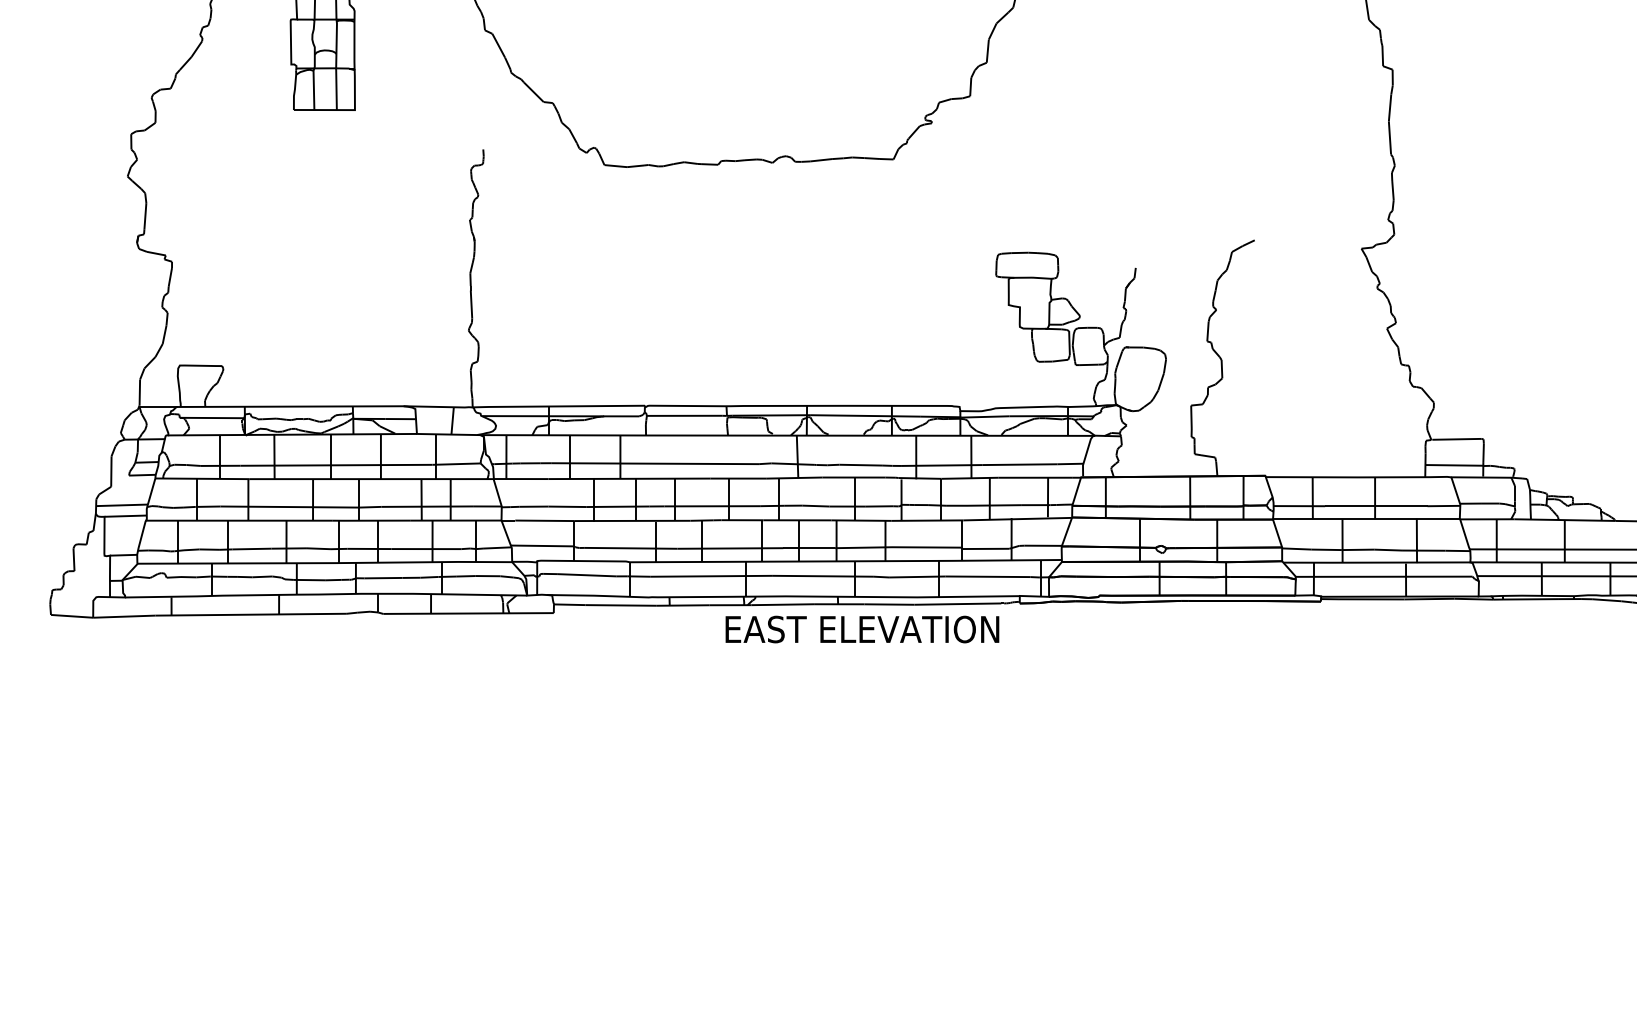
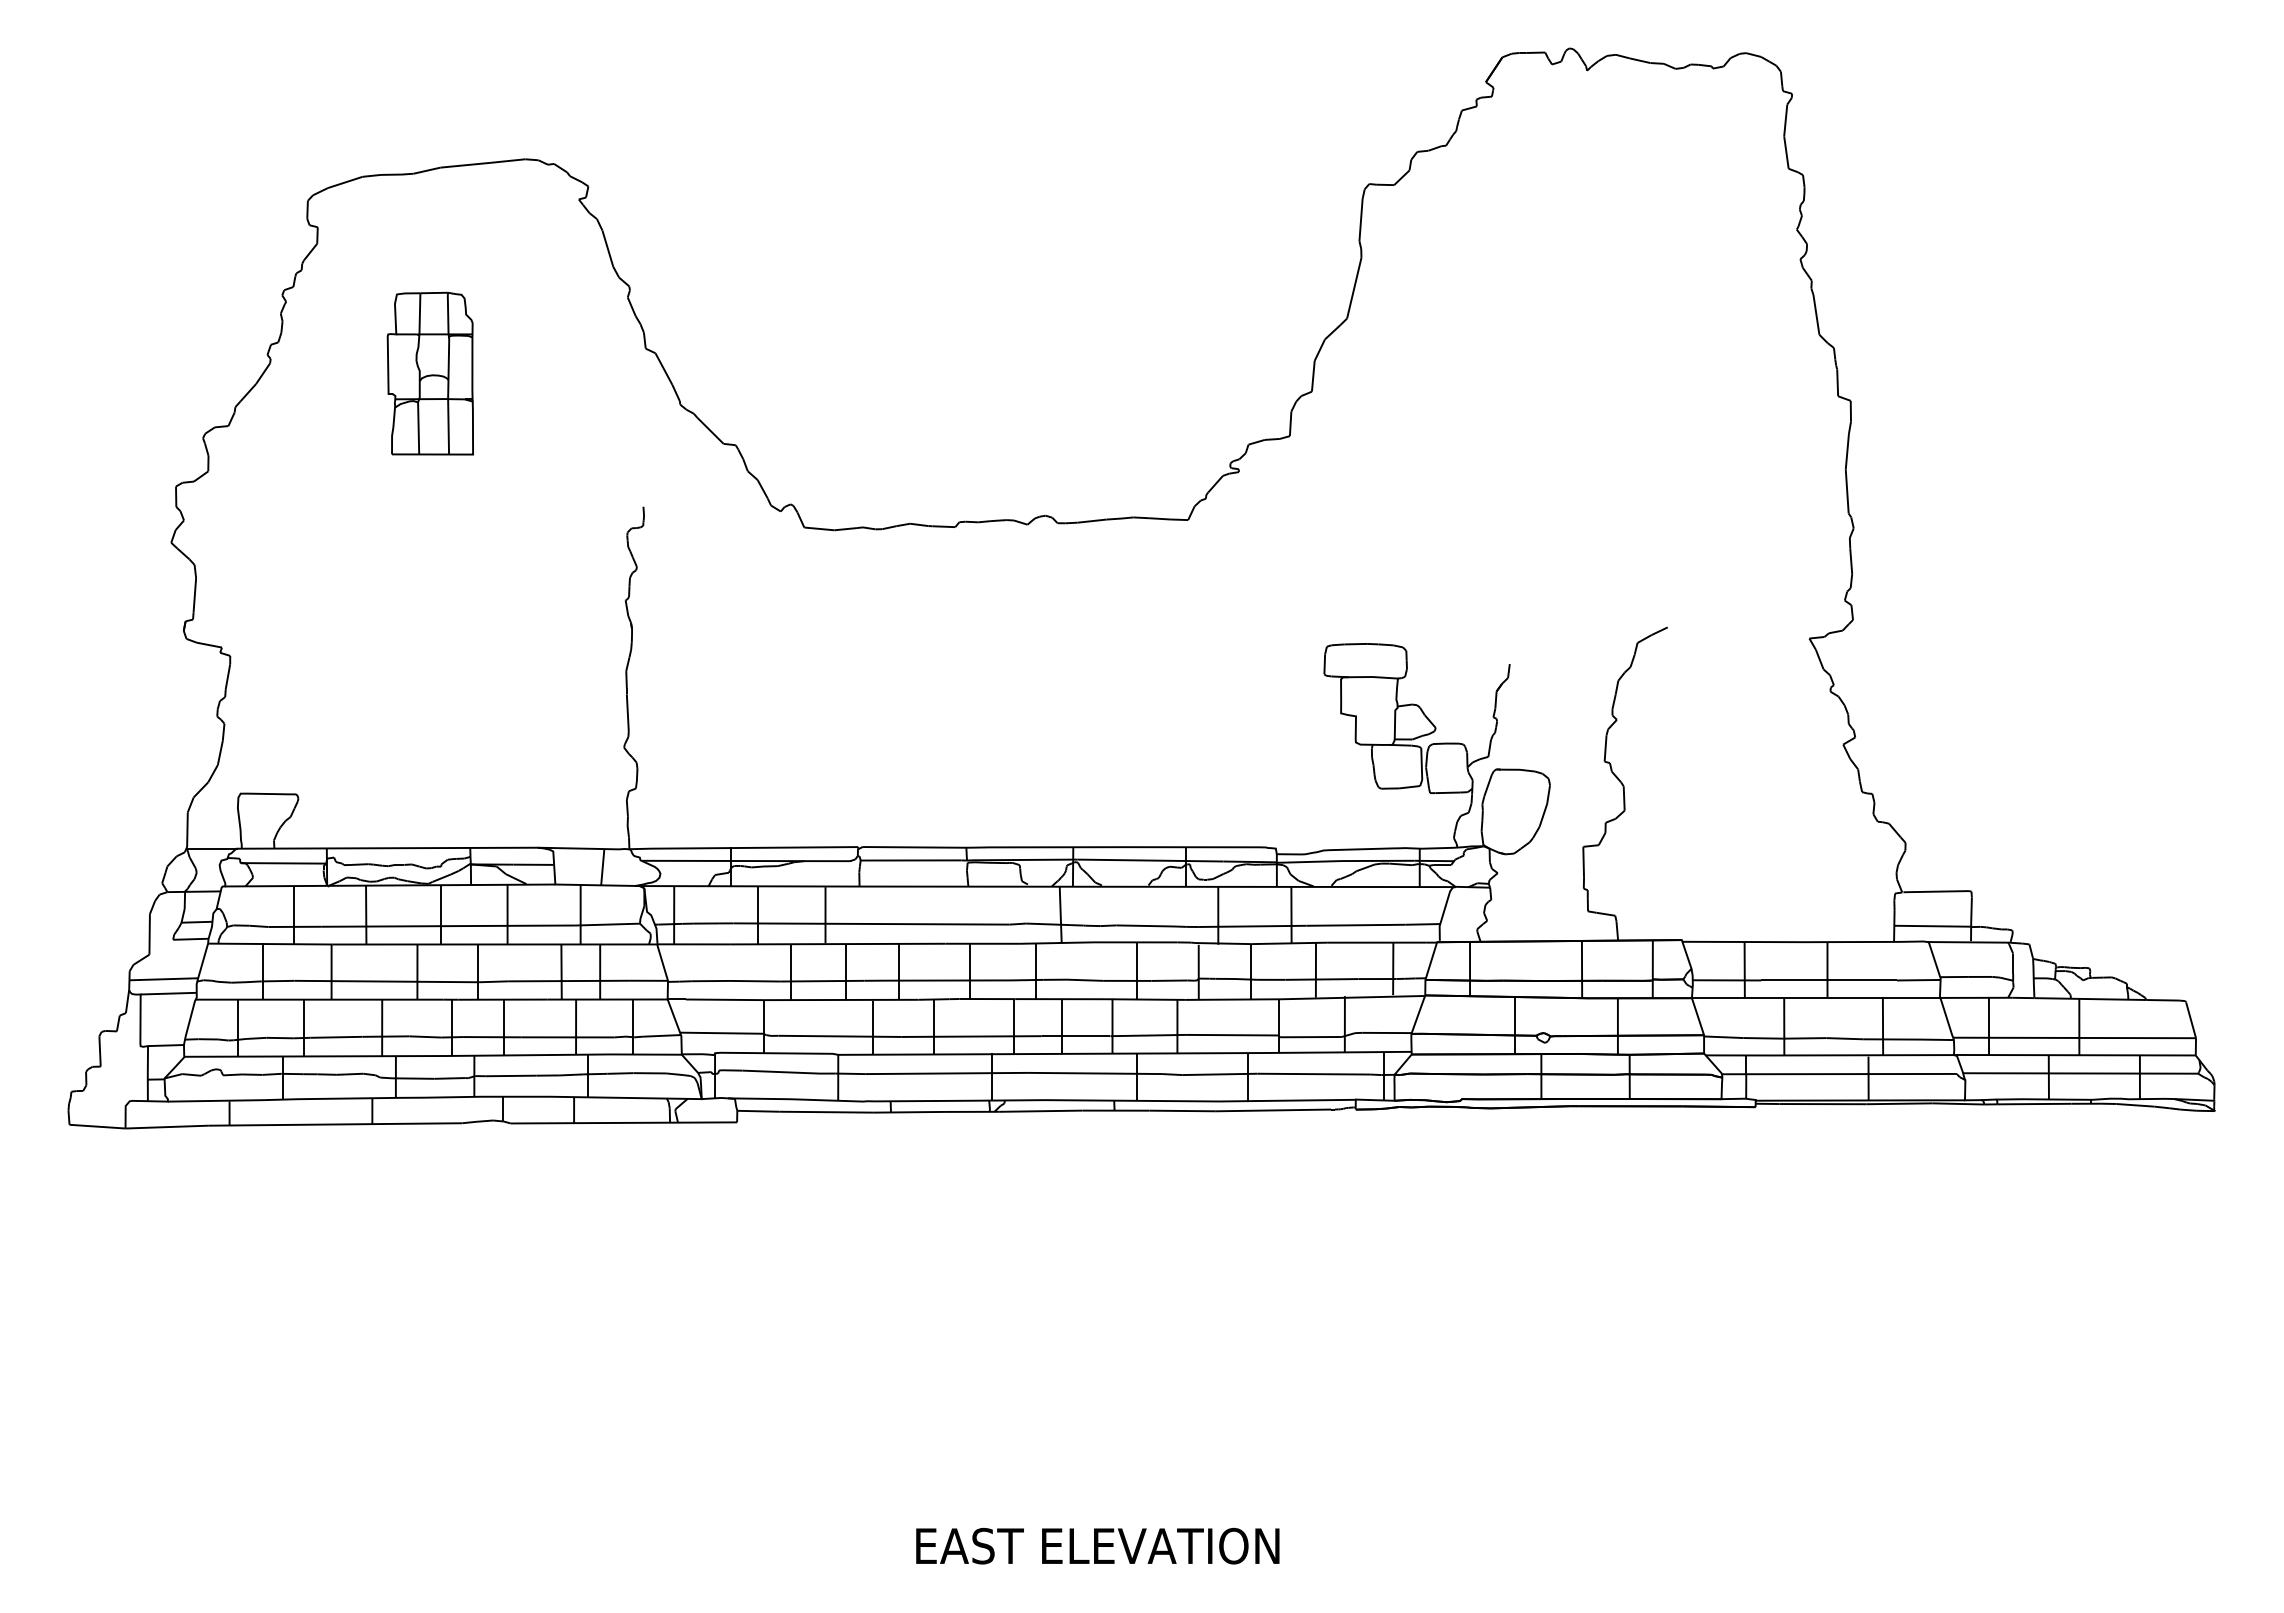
text: (862, 629) -> (1097, 1545), moved

